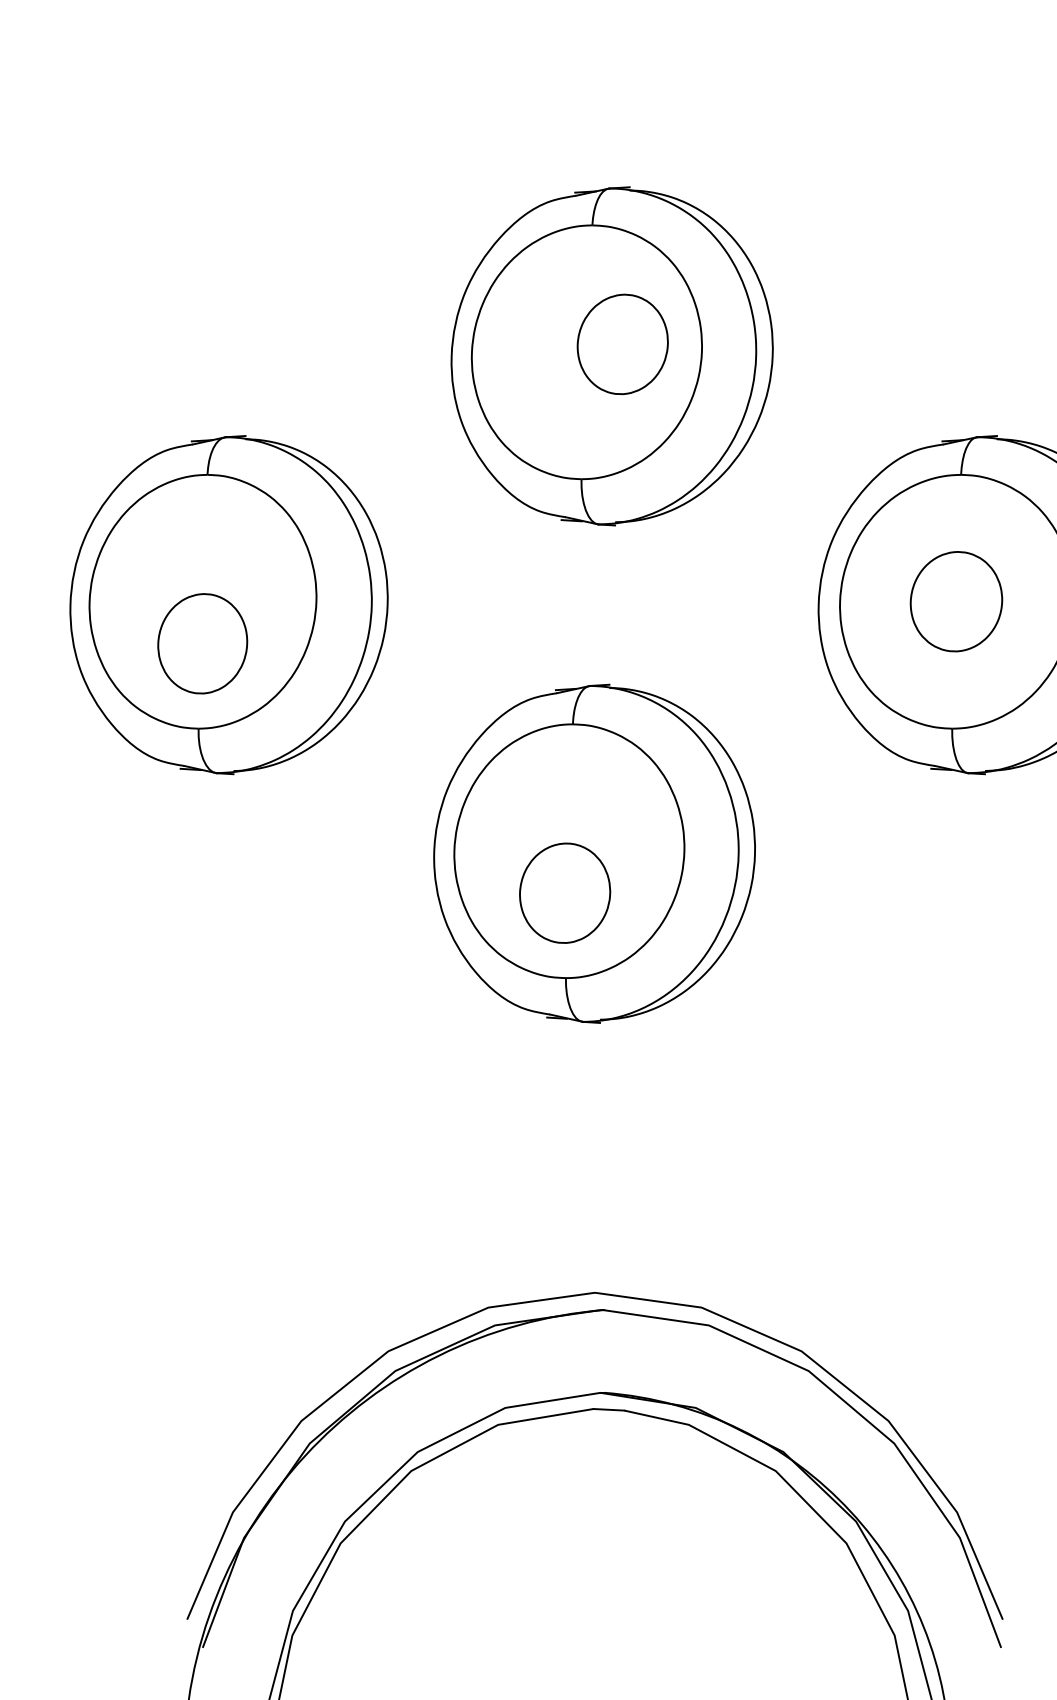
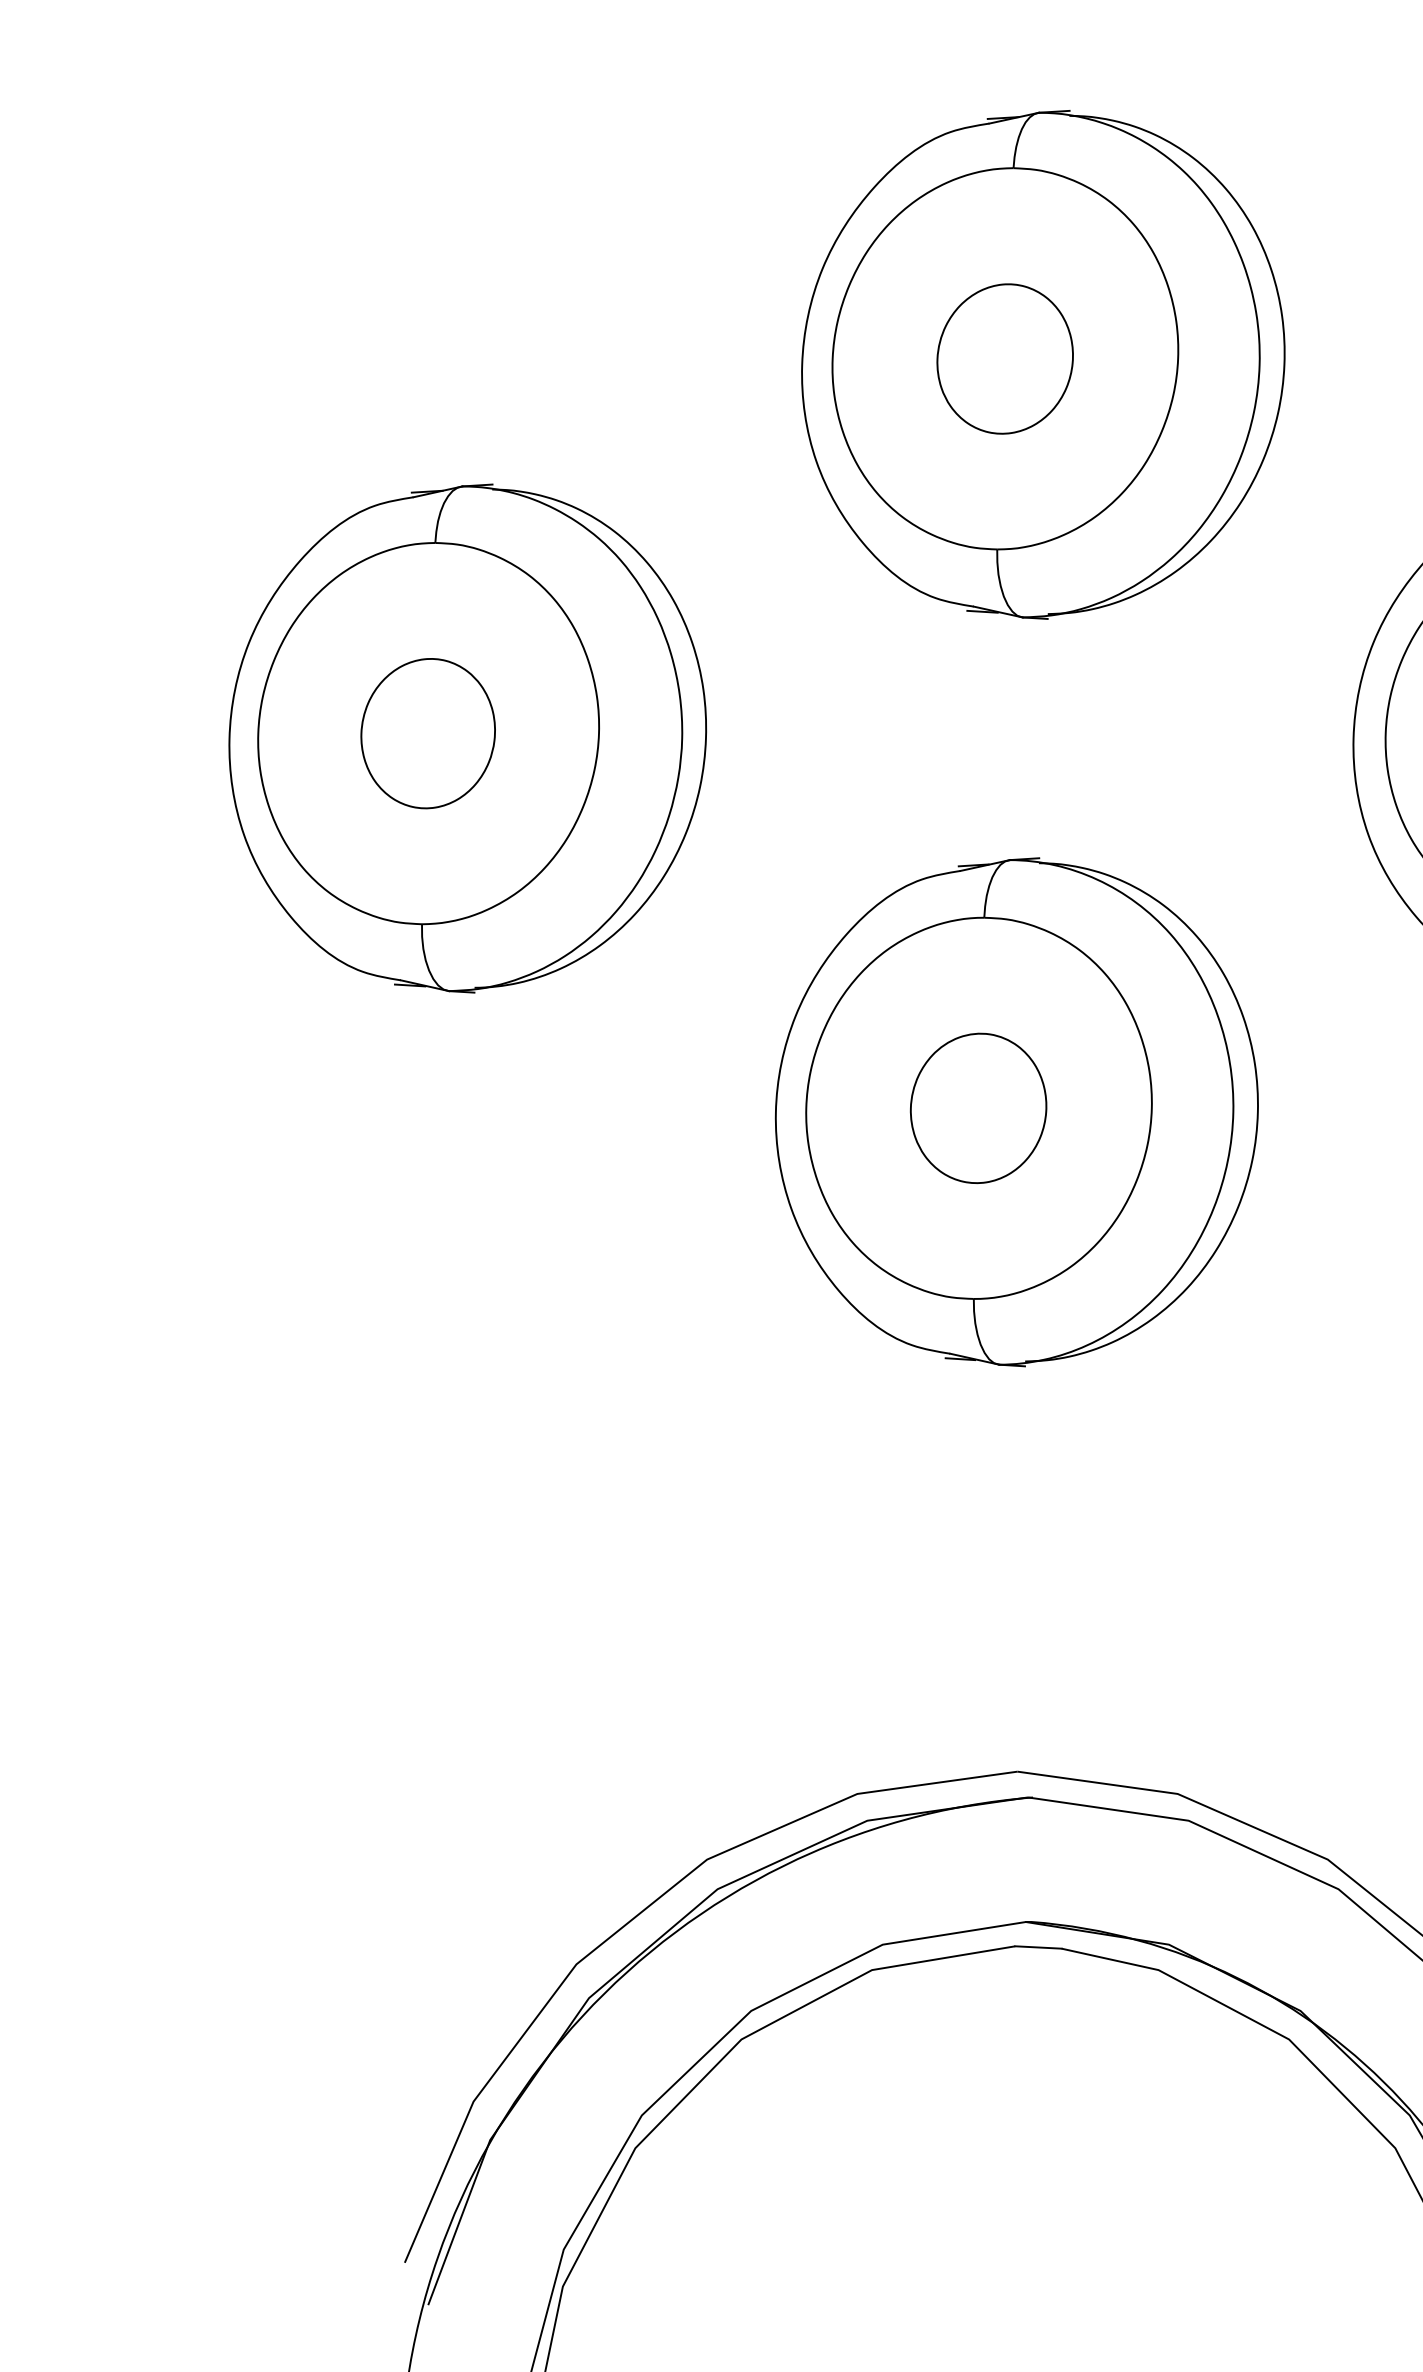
part: (622, 344) -> (1004, 359), moved
part: (202, 643) -> (427, 733), moved
part: (565, 892) -> (979, 1107), moved

